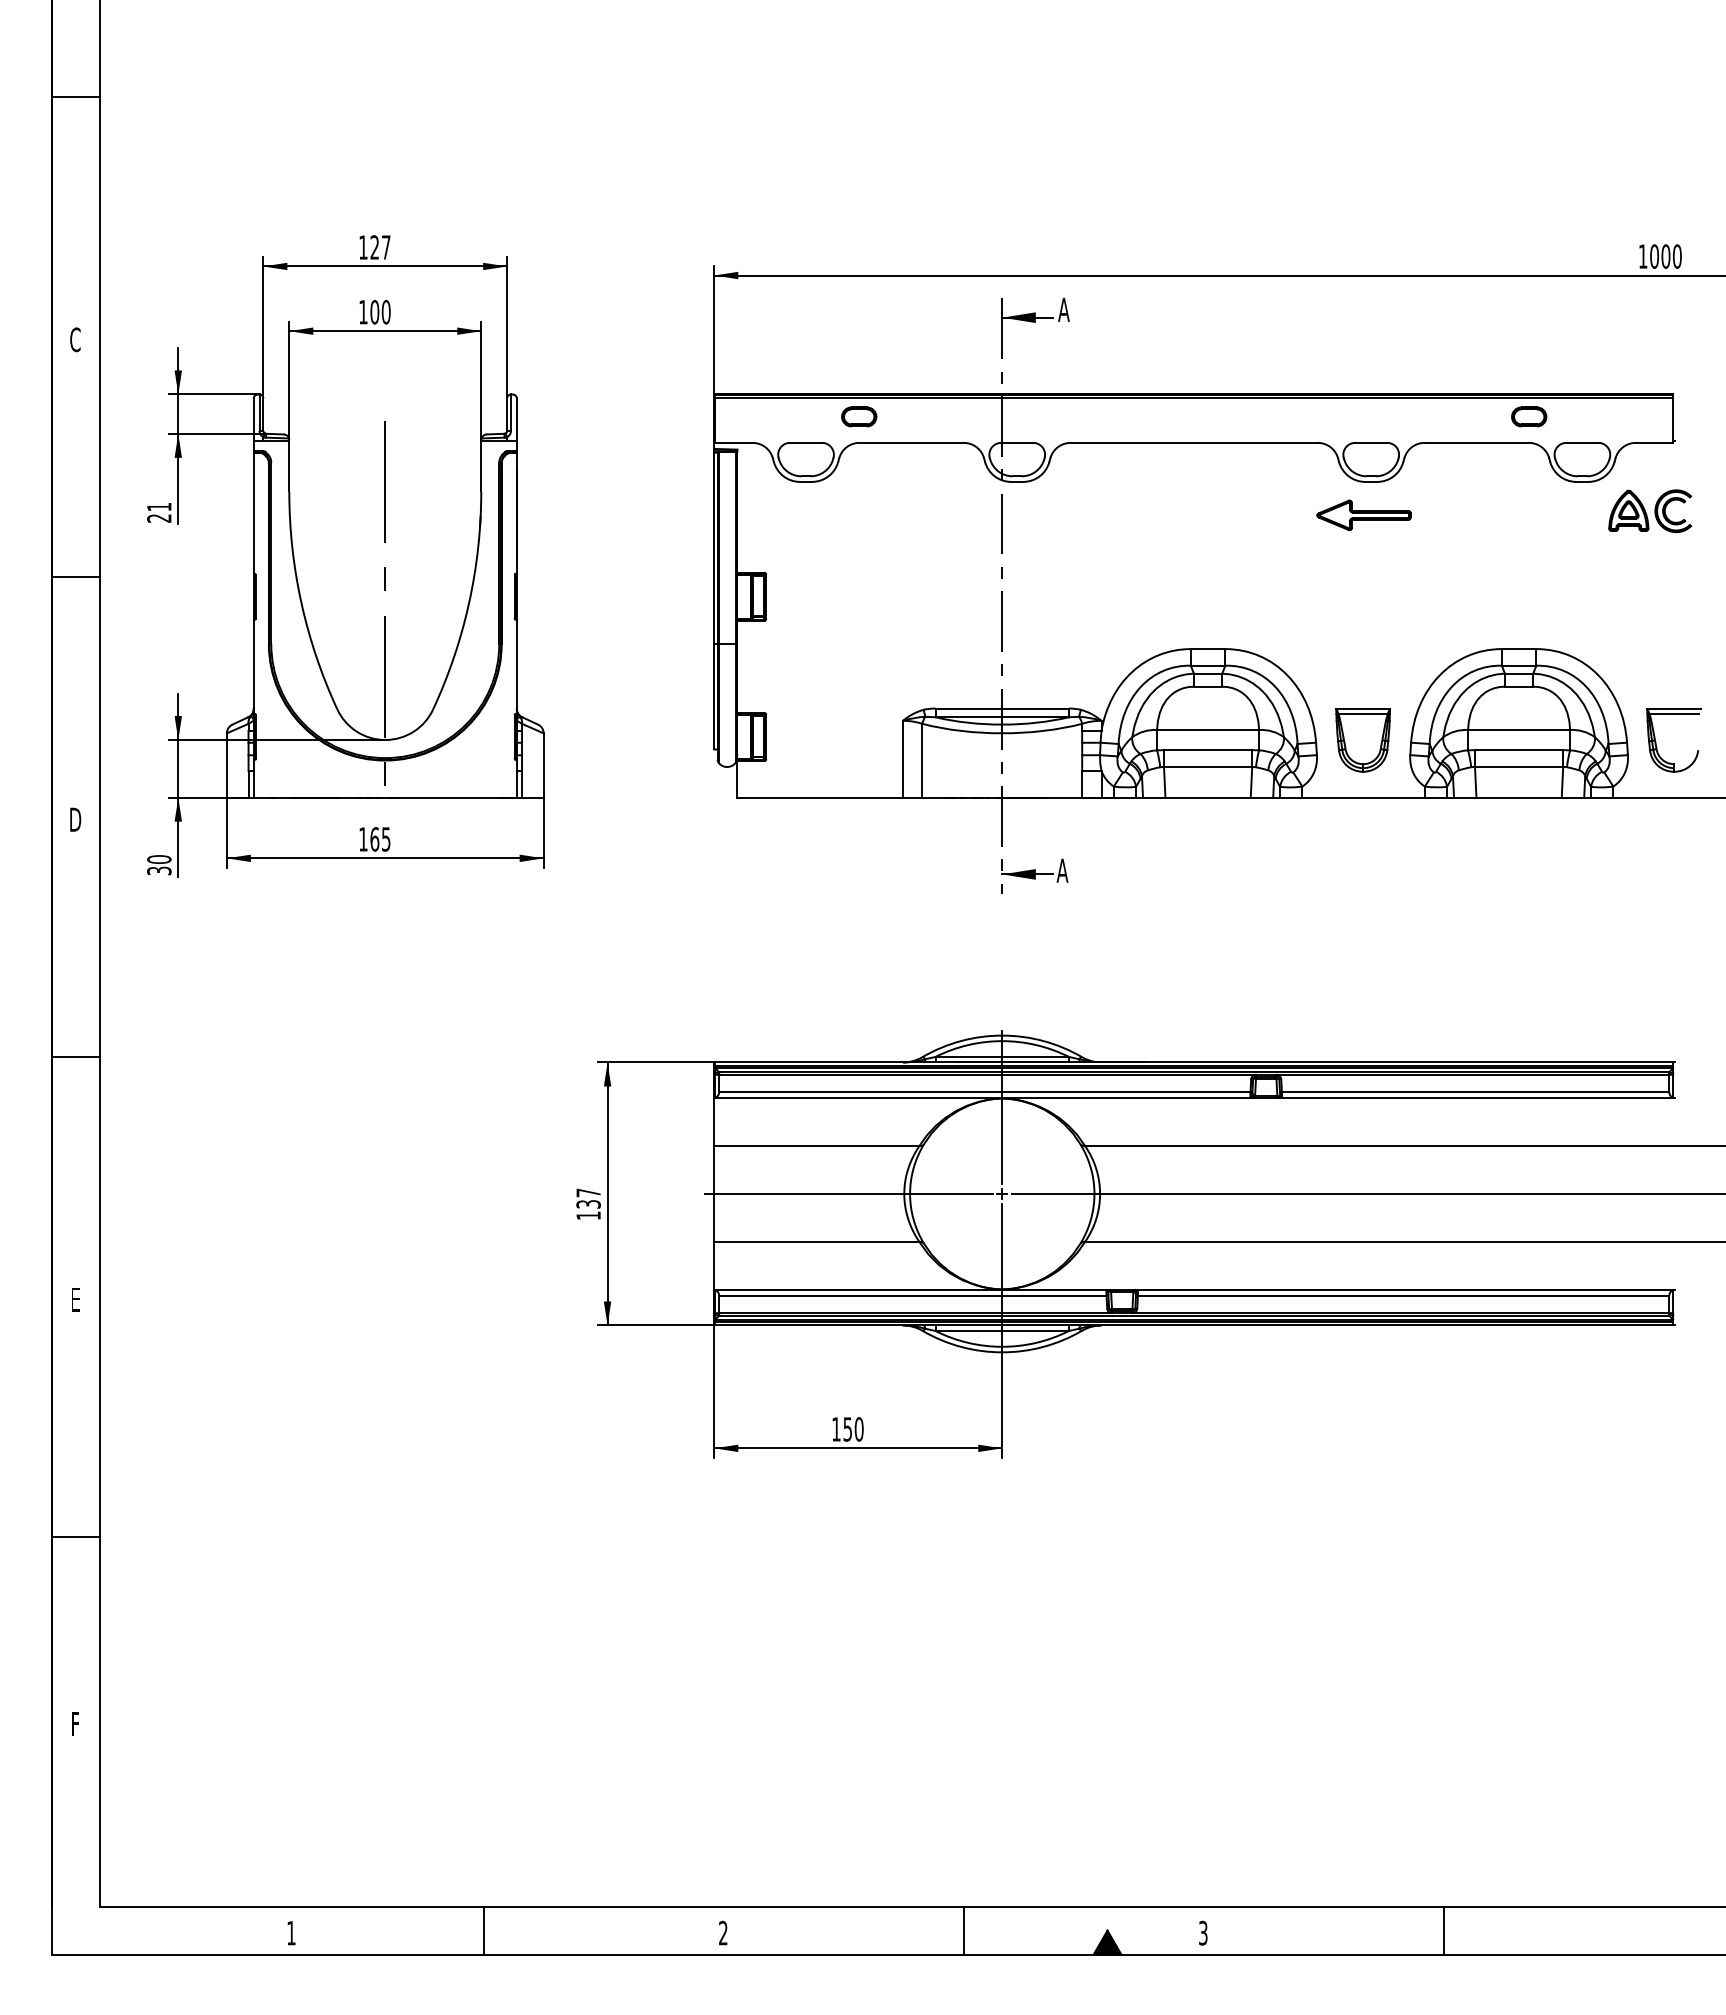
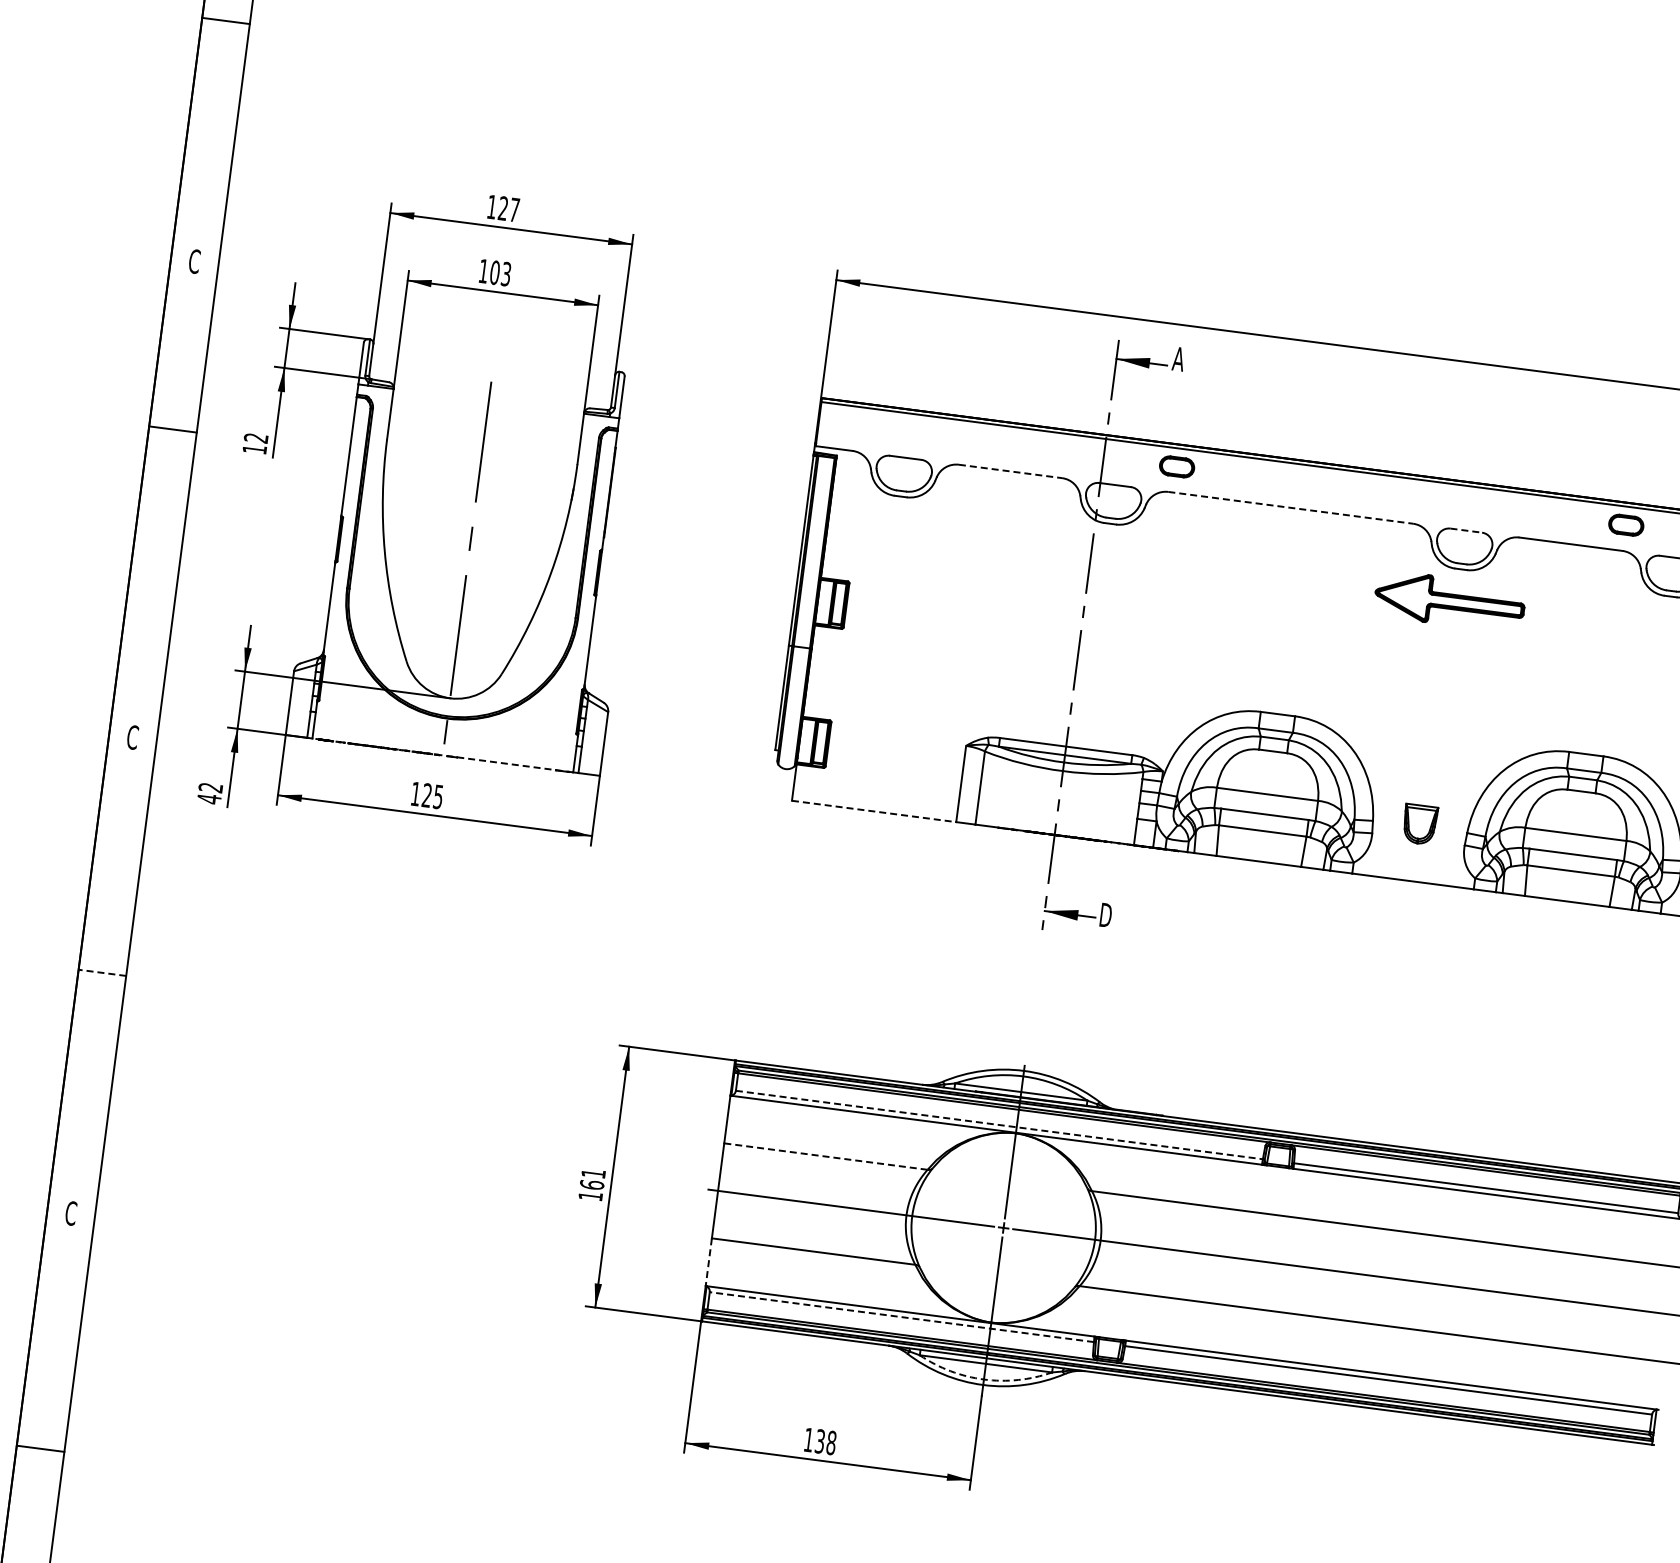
text: (385, 311) -> (505, 273), 100 -> 103
part: (859, 416) -> (1177, 466), moved
line: (912, 442) -> (1011, 471), solid -> dashed
line: (1194, 442) -> (1291, 507), solid -> dashed
line: (1371, 442) -> (1466, 530), solid -> dashed
text: (159, 512) -> (255, 443), 21 -> 12
part: (1363, 515) -> (1449, 601), size x1.6
line: (75, 577) -> (172, 429), moved
part: (1362, 740) -> (1419, 824), size x0.6
line: (385, 797) -> (443, 755), solid -> dashed
line: (820, 797) -> (874, 811), solid -> dashed
text: (75, 819) -> (132, 737), D -> C
text: (374, 839) -> (426, 795), 165 -> 125
text: (159, 865) -> (210, 793), 30 -> 42
text: (1062, 870) -> (1105, 914), A -> D
line: (75, 1057) -> (102, 973), solid -> dashed
line: (984, 1092) -> (999, 1125), solid -> dashed
line: (816, 1146) -> (825, 1156), solid -> dashed
text: (588, 1198) -> (592, 1179), 137 -> 161
line: (714, 1266) -> (708, 1262), solid -> dashed
line: (912, 1295) -> (901, 1317), solid -> dashed
text: (75, 1299) -> (71, 1213), E -> C
arc: (1002, 1346) -> (984, 1379), solid -> dashed
text: (853, 1429) -> (825, 1442), 150 -> 138

